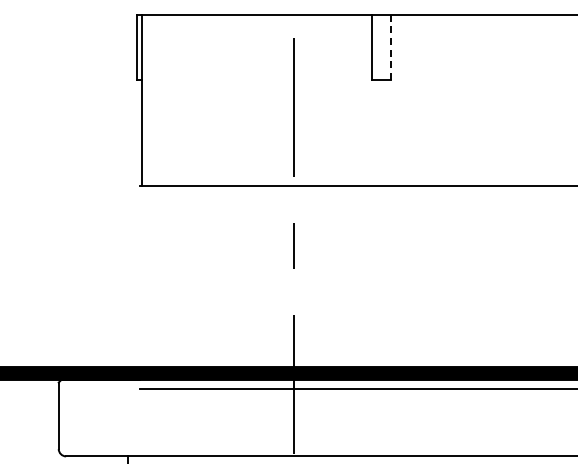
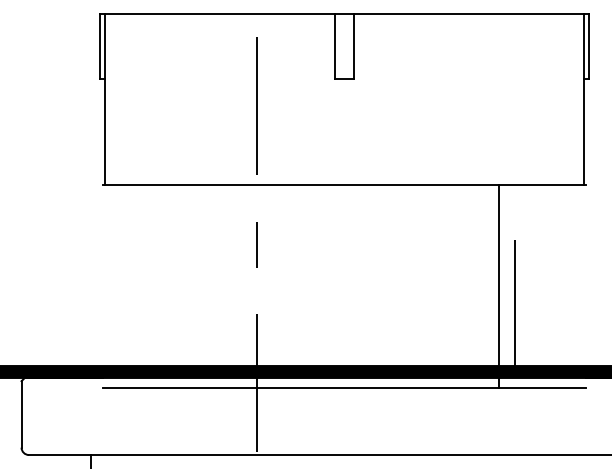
line: (390, 46) -> (353, 45), dashed -> solid
line: (535, 286) -> (498, 285), added
line: (552, 310) -> (515, 309), added

